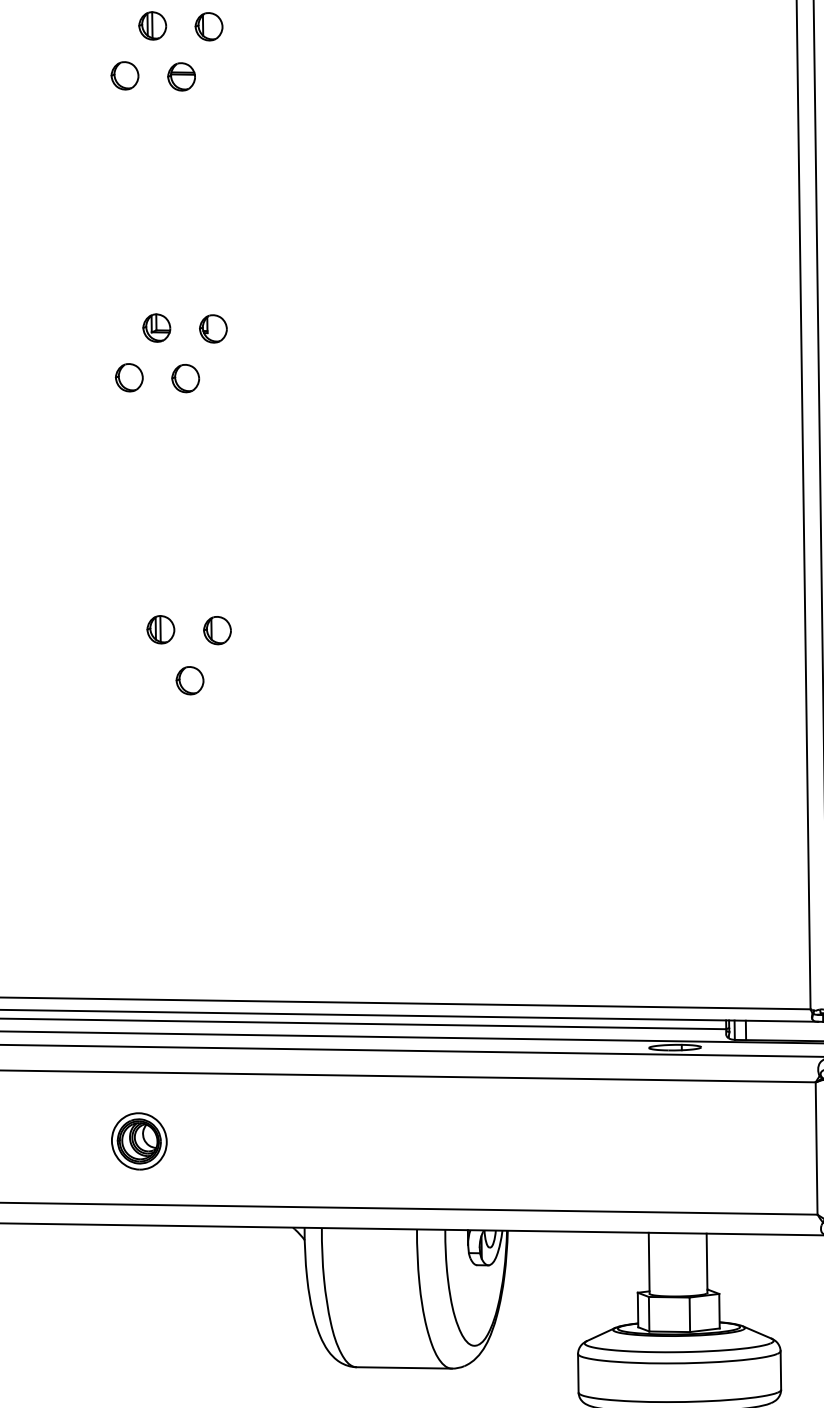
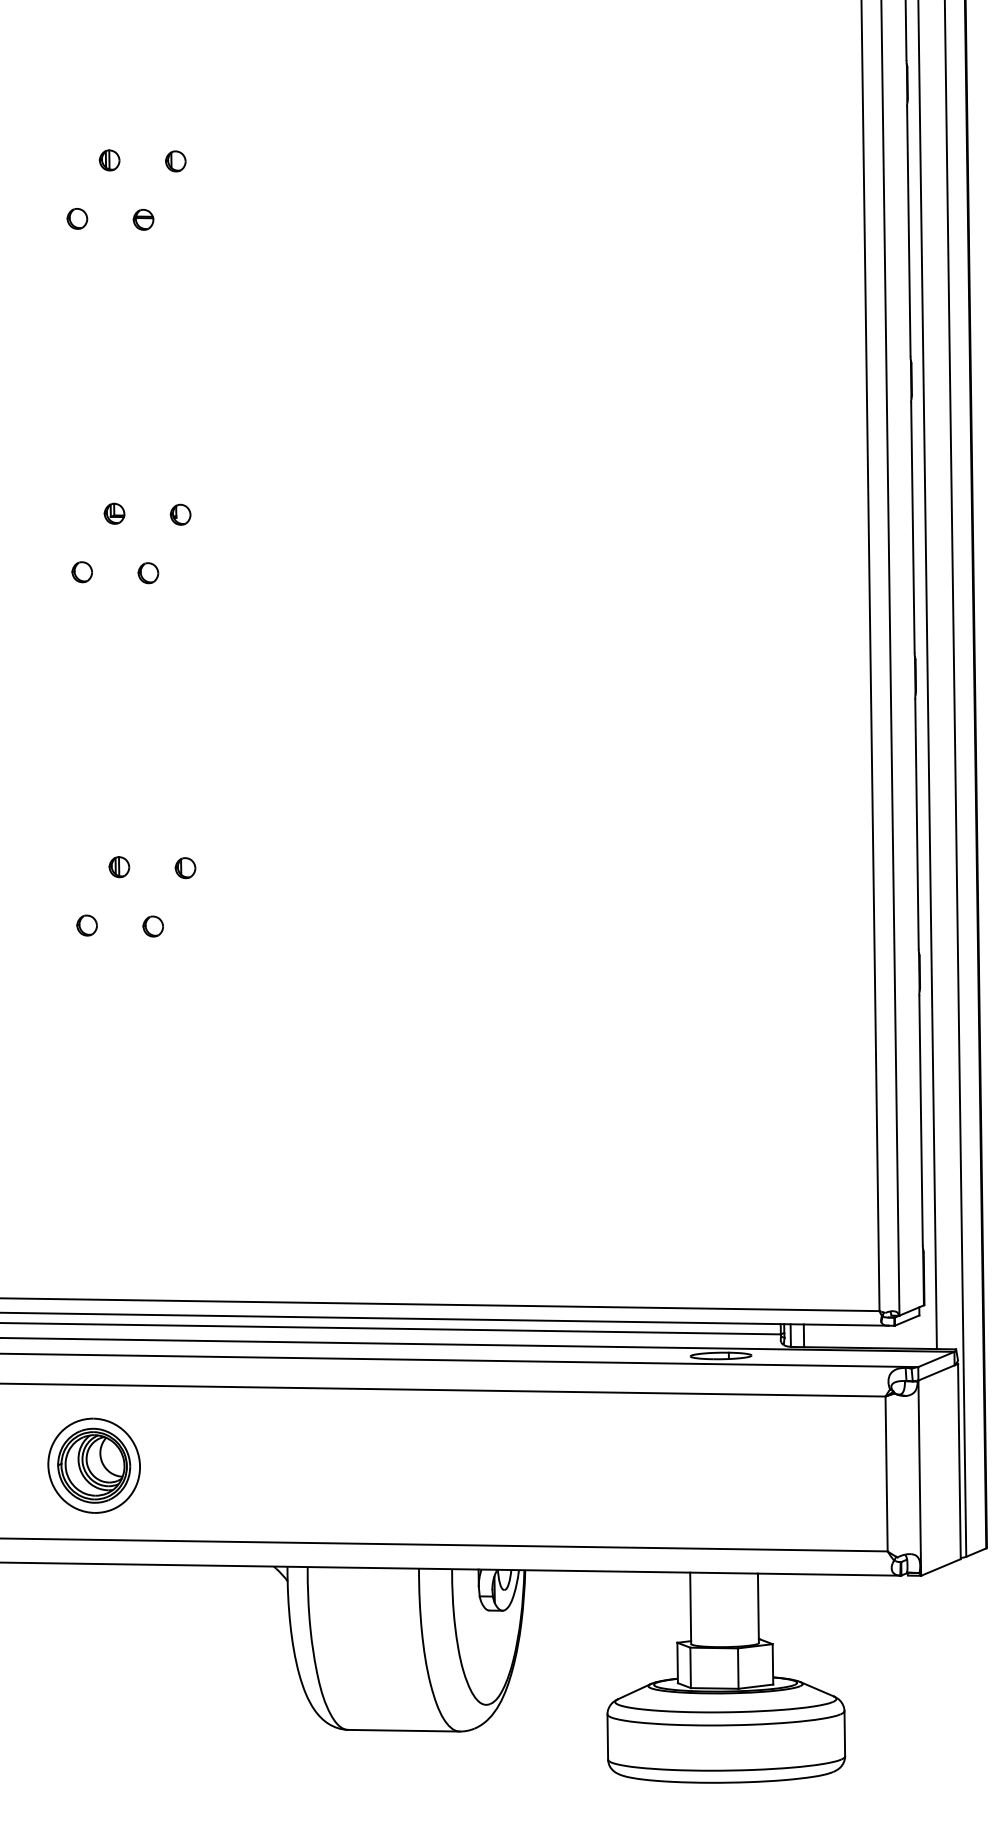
part: (152, 26) -> (109, 160), size x0.62
part: (208, 26) -> (175, 161), size x0.62
part: (125, 75) -> (77, 218), size x0.62
part: (181, 76) -> (143, 219), size x0.62
part: (156, 327) -> (114, 513), size x0.62
part: (213, 328) -> (180, 514), size x0.62
part: (128, 378) -> (81, 572), size x0.62
part: (185, 378) -> (148, 573), size x0.62
part: (161, 630) -> (119, 867), size x0.62
part: (217, 631) -> (185, 868), size x0.62
part: (132, 679) -> (86, 925), added
part: (189, 680) -> (152, 926), size x0.62
part: (138, 1141) -> (93, 1465), size x1.43

